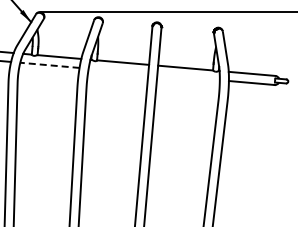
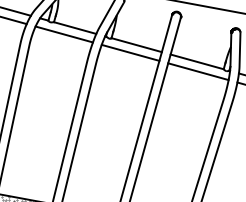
line: (49, 65) -> (63, 34), dashed -> solid
line: (118, 70) -> (130, 52), added
line: (188, 77) -> (198, 71), added

